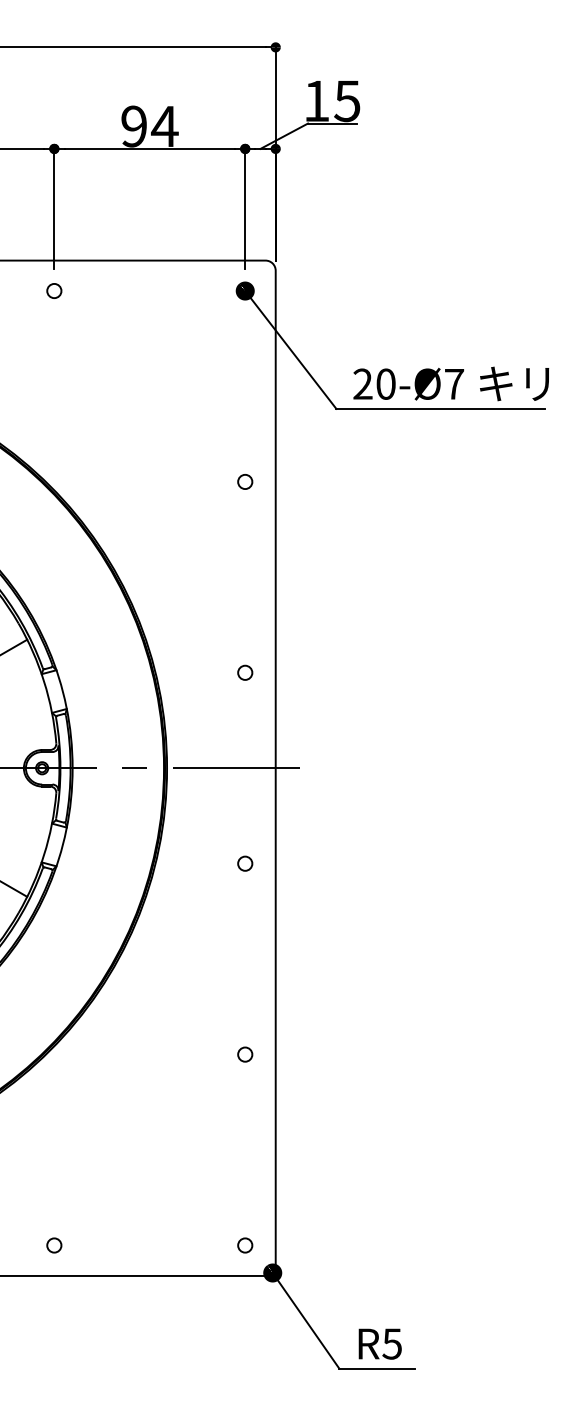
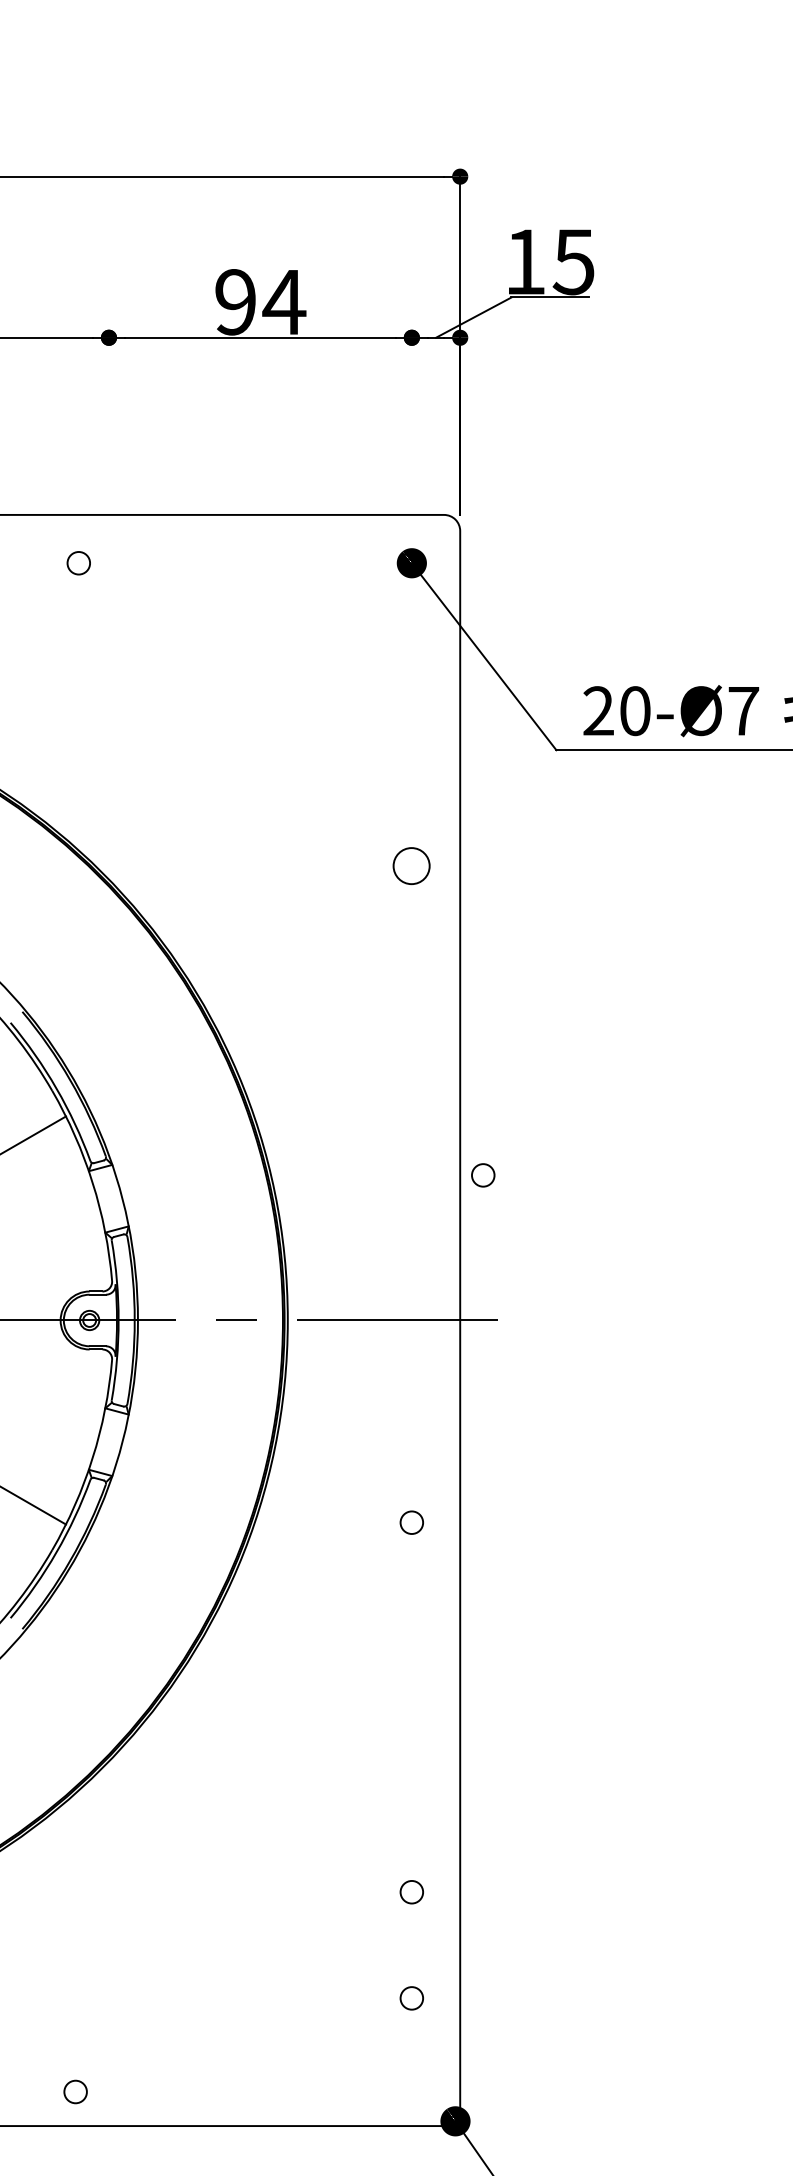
line: (54, 208) -> (109, 432), removed
line: (245, 208) -> (412, 432), removed
circle: (54, 290) -> (79, 562), moved
circle: (245, 481) -> (412, 865), size x1.6
circle: (245, 672) -> (483, 1174), moved
circle: (245, 863) -> (412, 1522), moved
circle: (245, 1054) -> (412, 1892), moved
circle: (54, 1245) -> (75, 2091), moved
circle: (245, 1245) -> (412, 1998), moved

